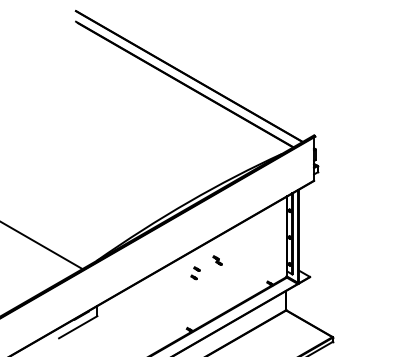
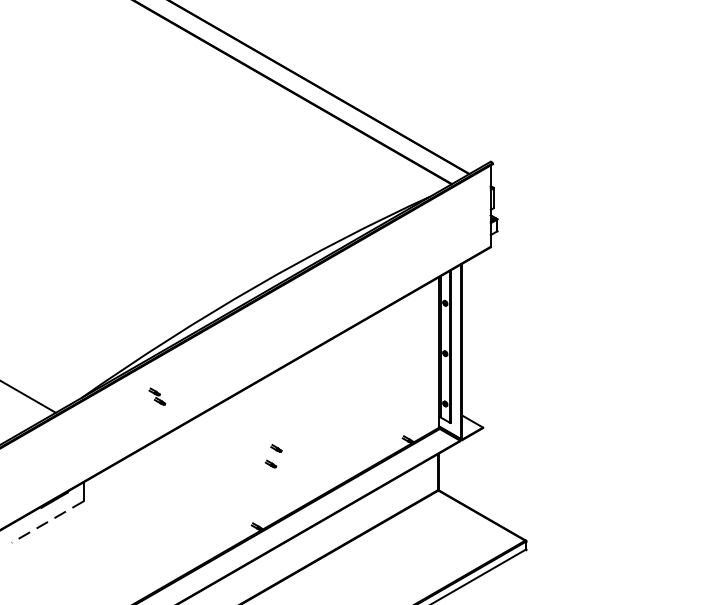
part: (217, 260) -> (157, 396), moved
part: (195, 273) -> (273, 456), moved
line: (77, 327) -> (46, 522), solid -> dashed

